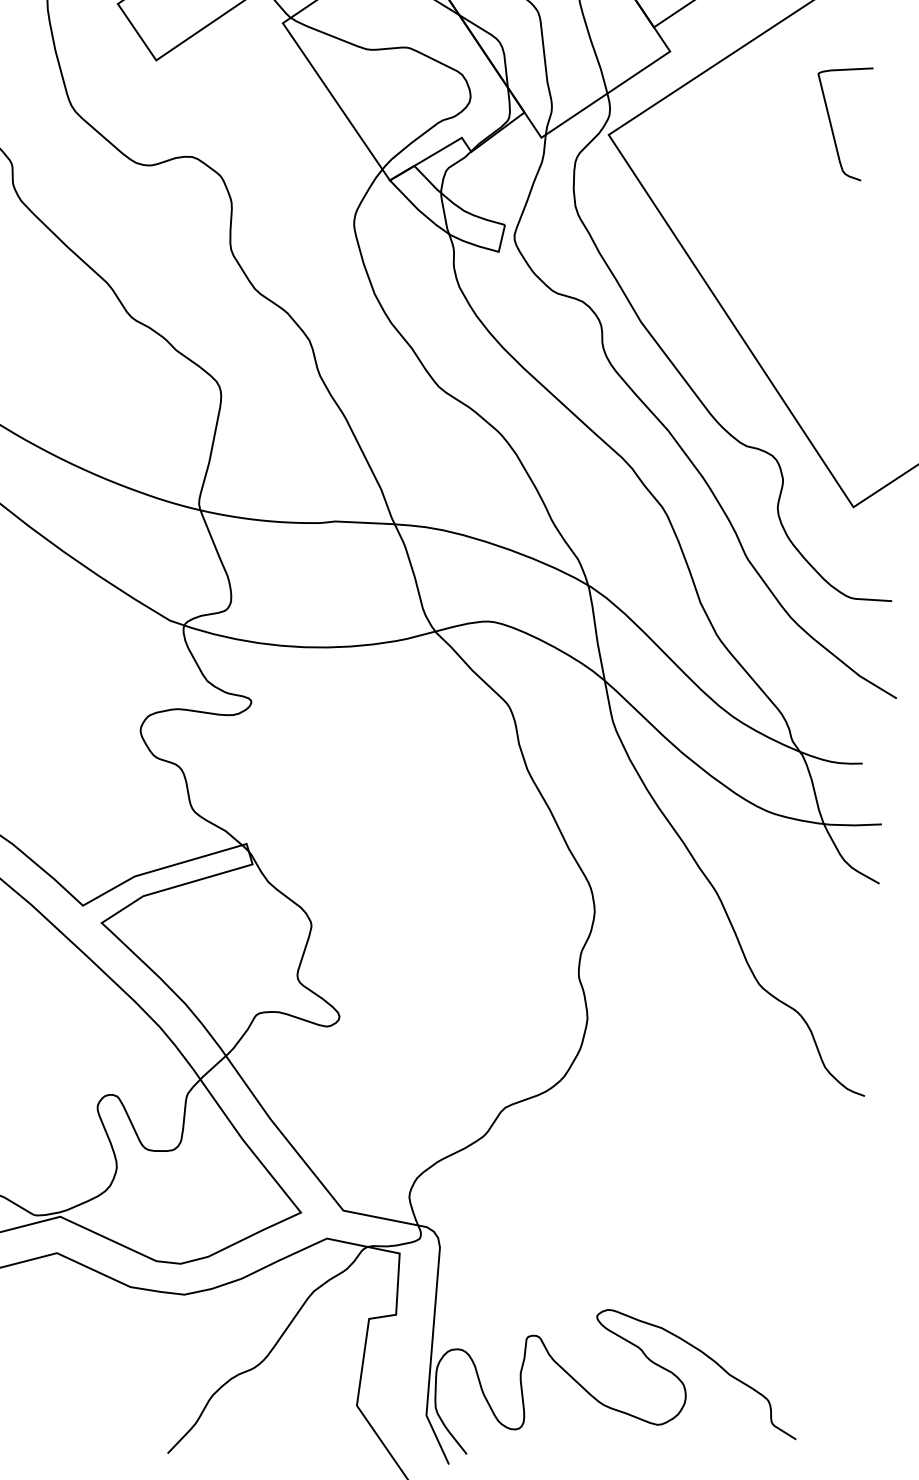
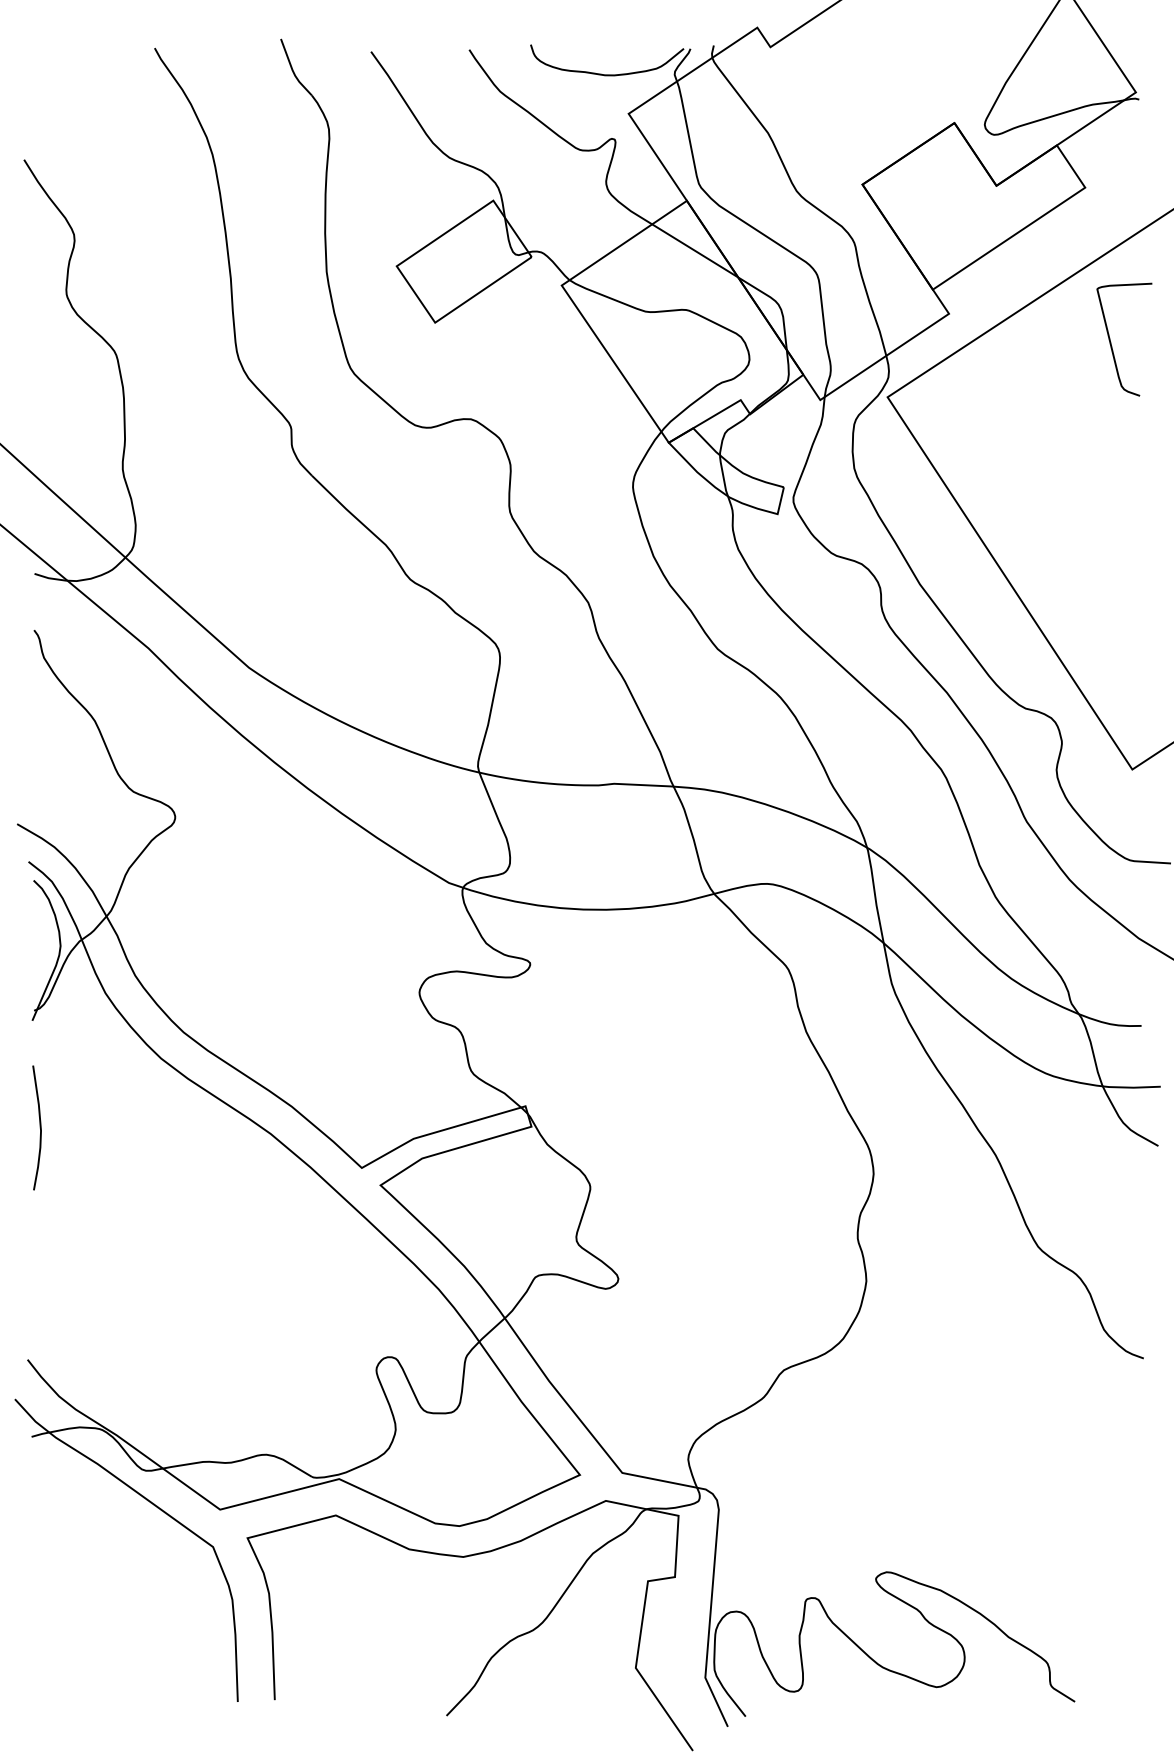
curve: (832, 127) -> (1111, 342), moved

